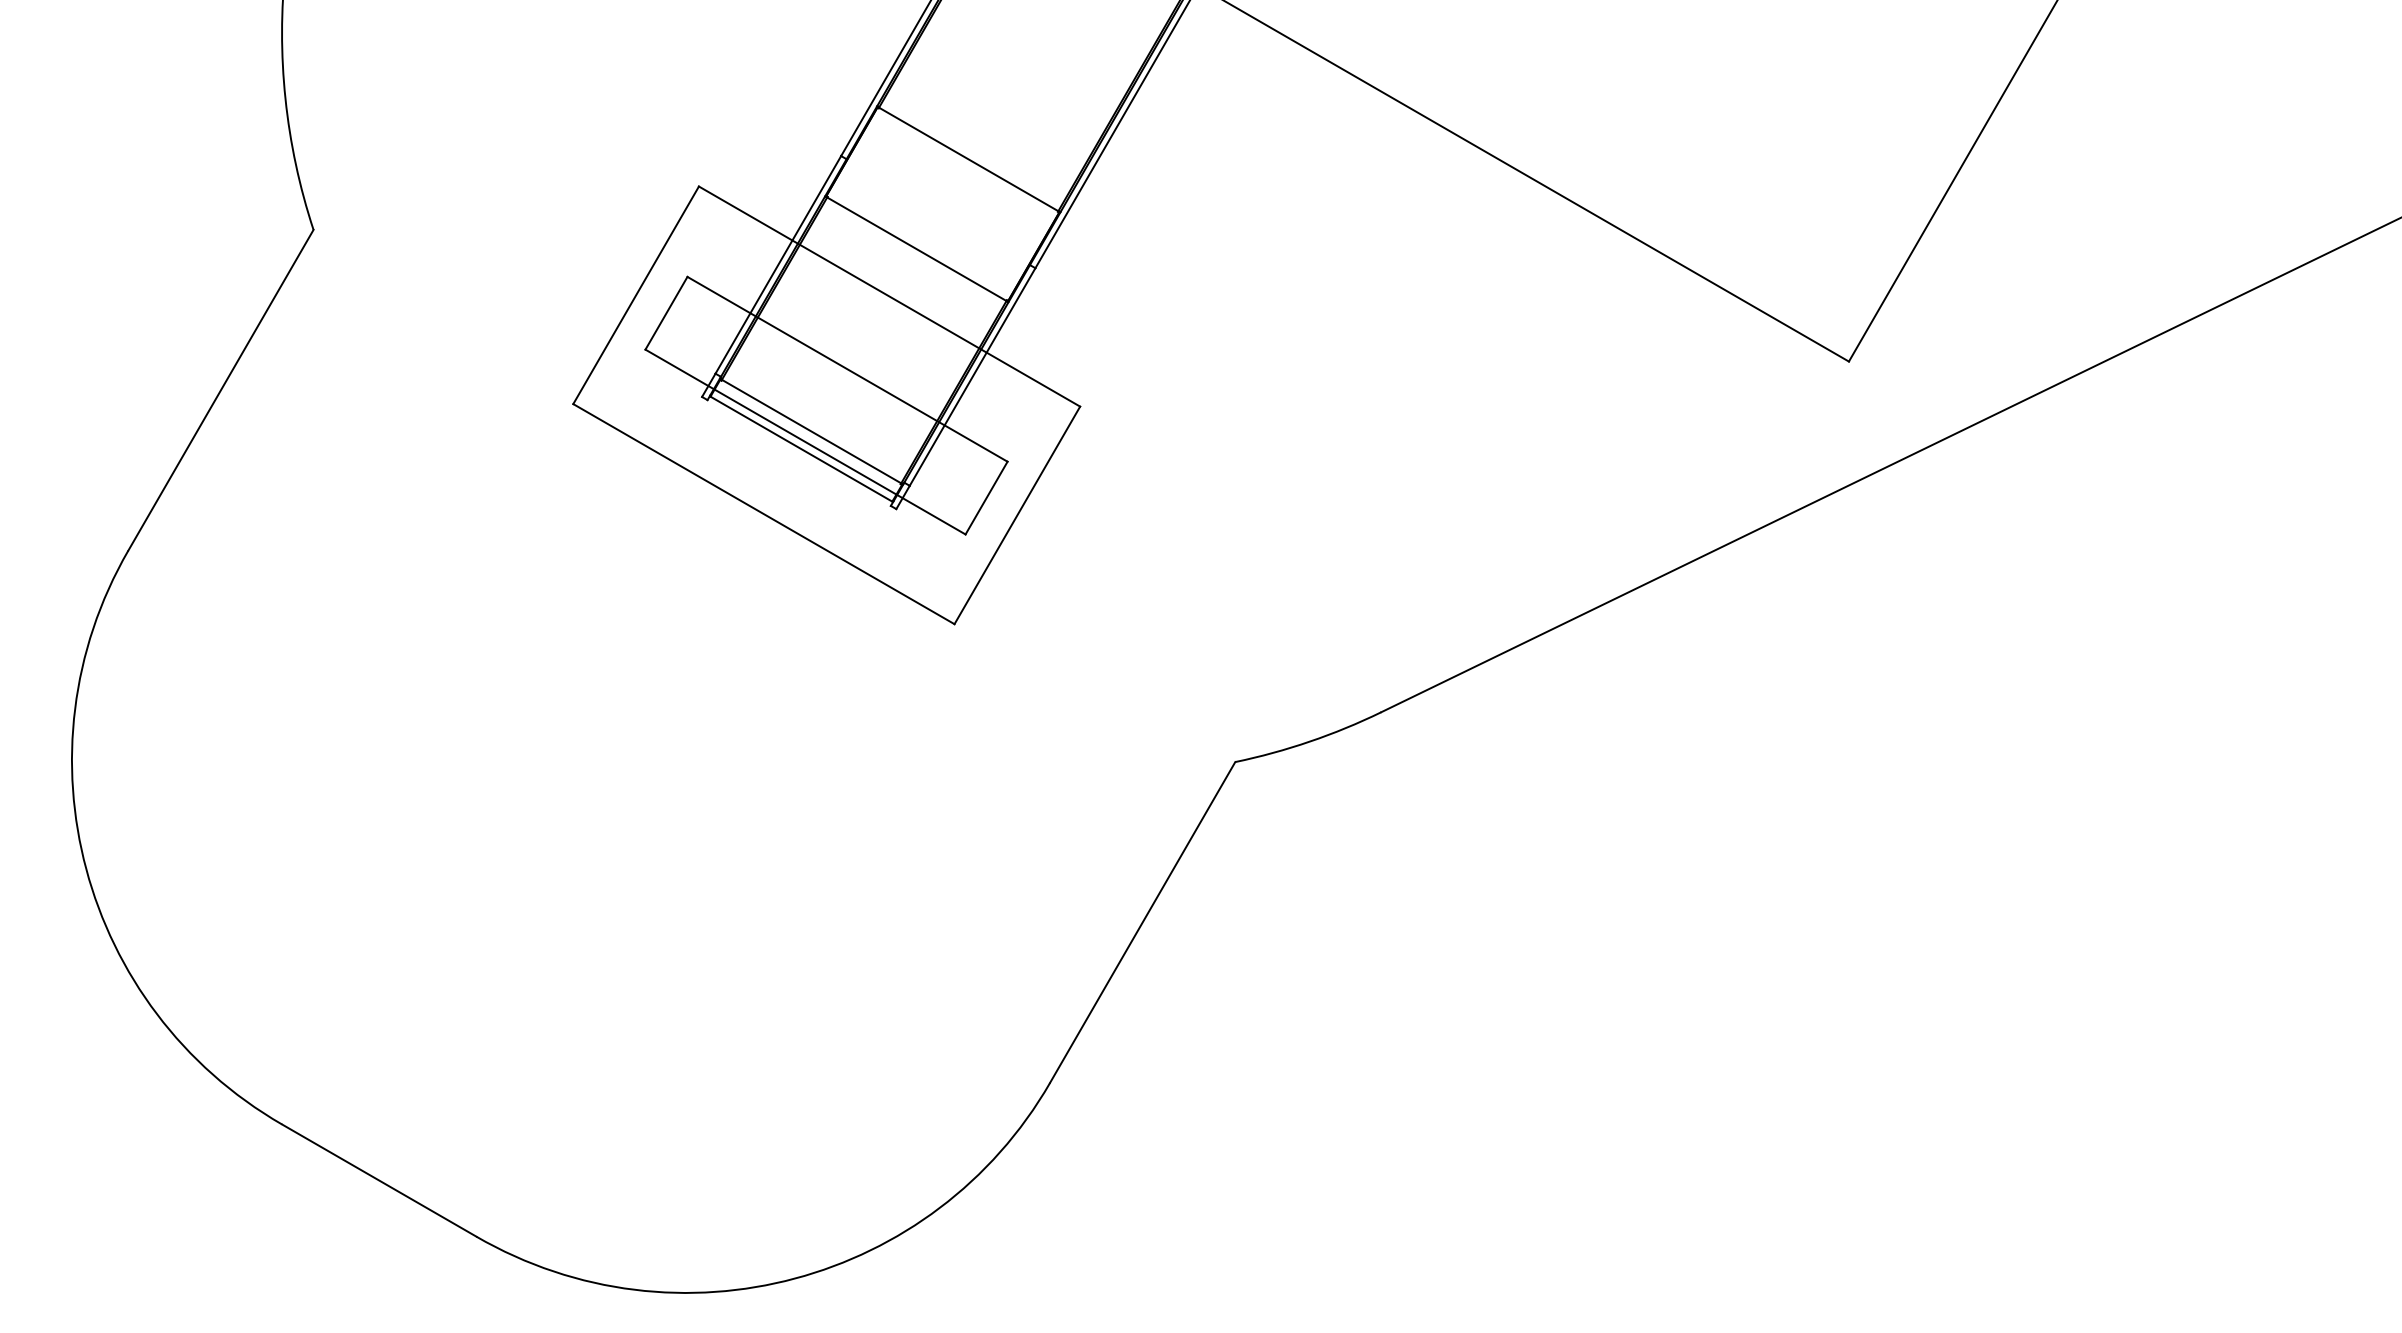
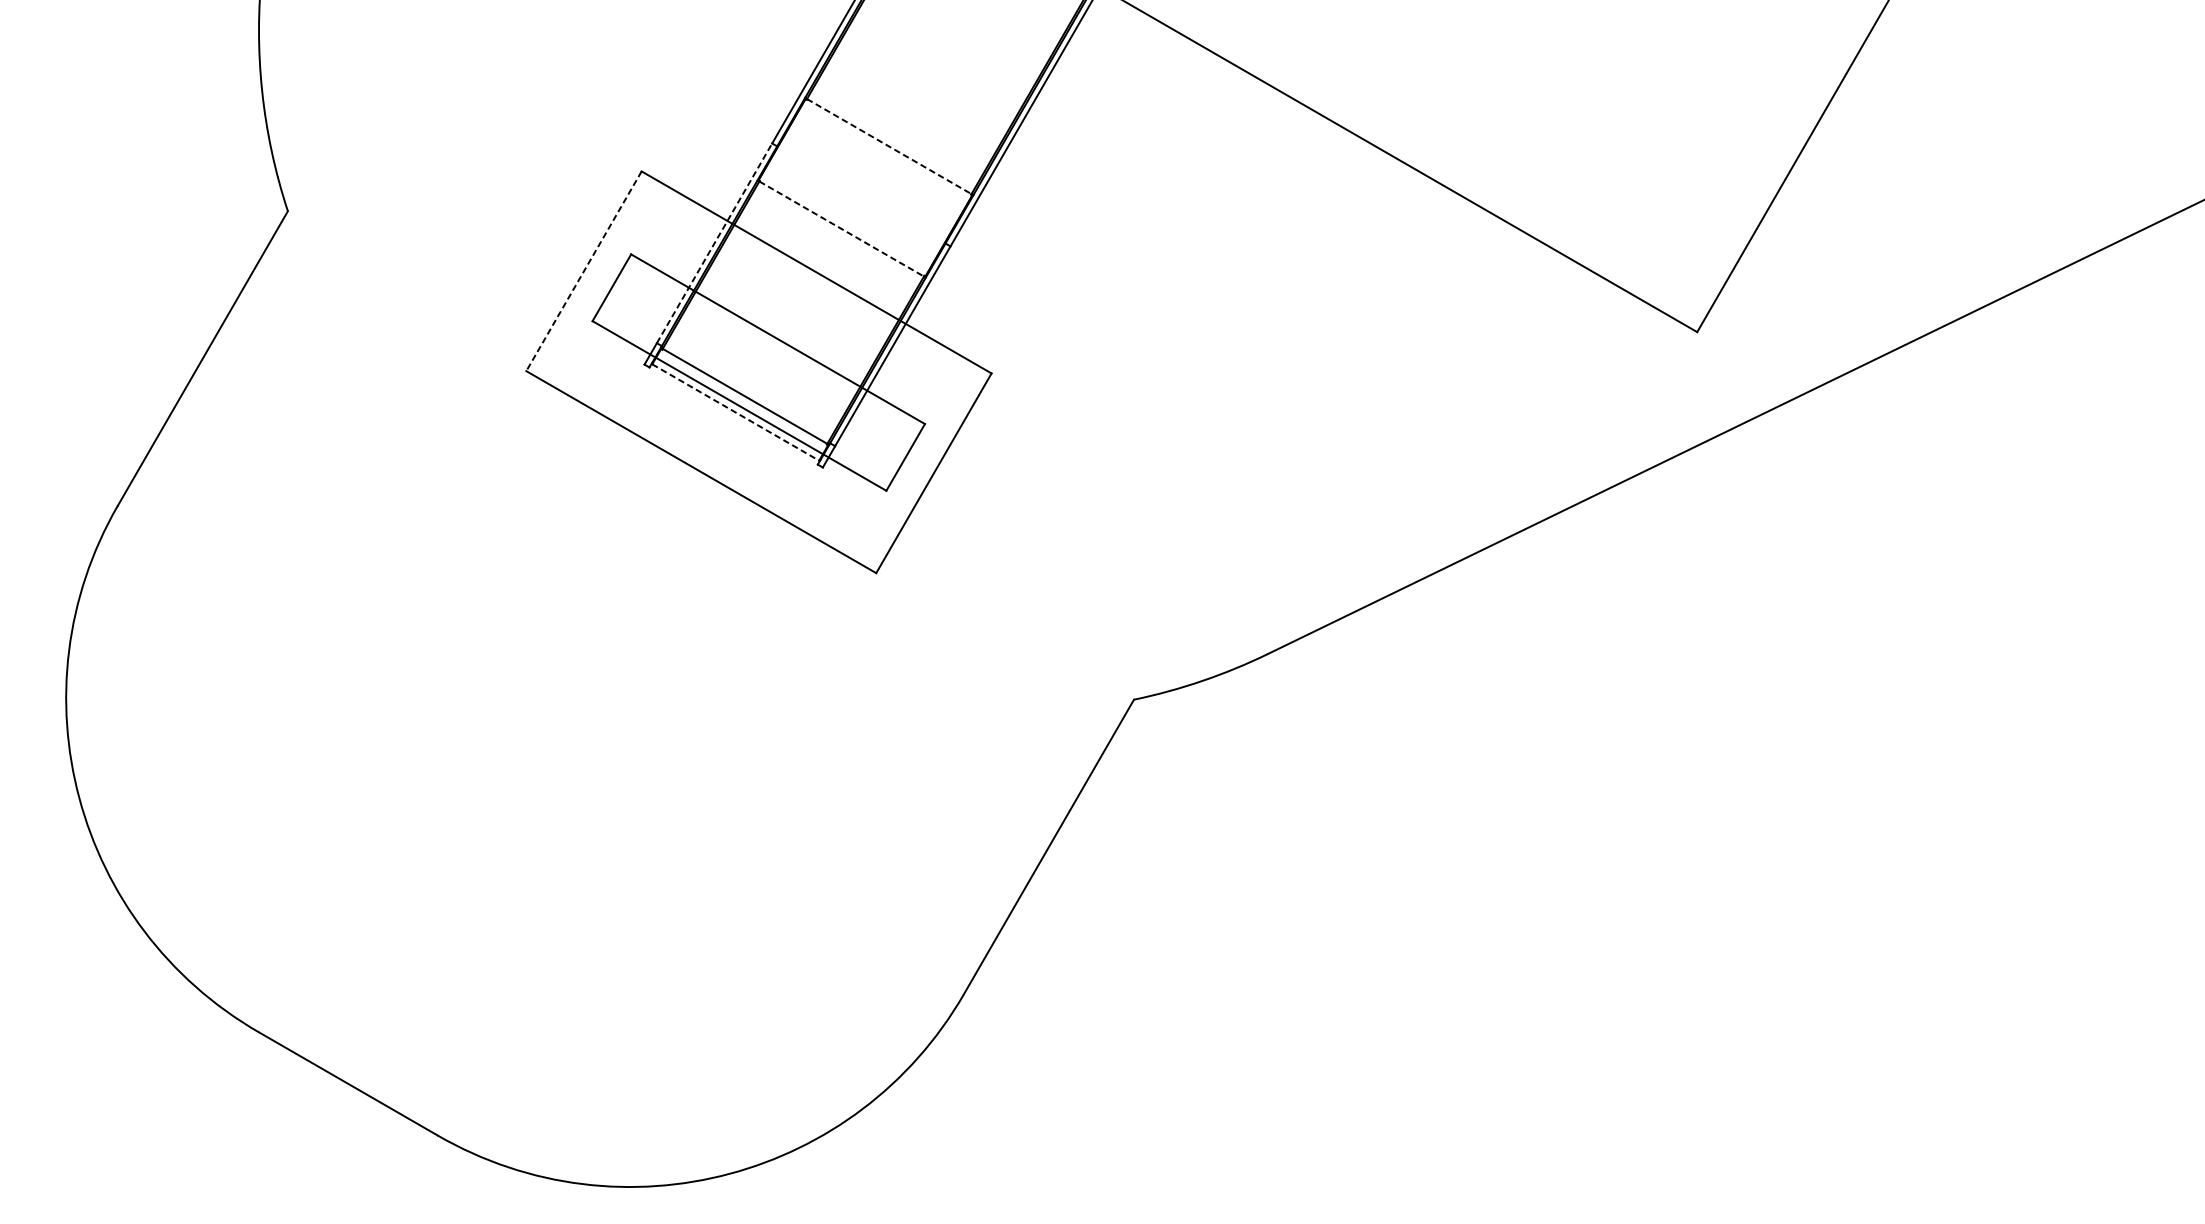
line: (968, 159) -> (889, 146), solid -> dashed
line: (916, 249) -> (841, 229), solid -> dashed
line: (778, 264) -> (714, 243), solid -> dashed
line: (636, 295) -> (584, 271), solid -> dashed
line: (801, 449) -> (735, 412), solid -> dashed

